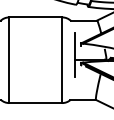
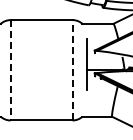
line: (62, 59) -> (72, 69), solid -> dashed
line: (9, 60) -> (10, 70), solid -> dashed

